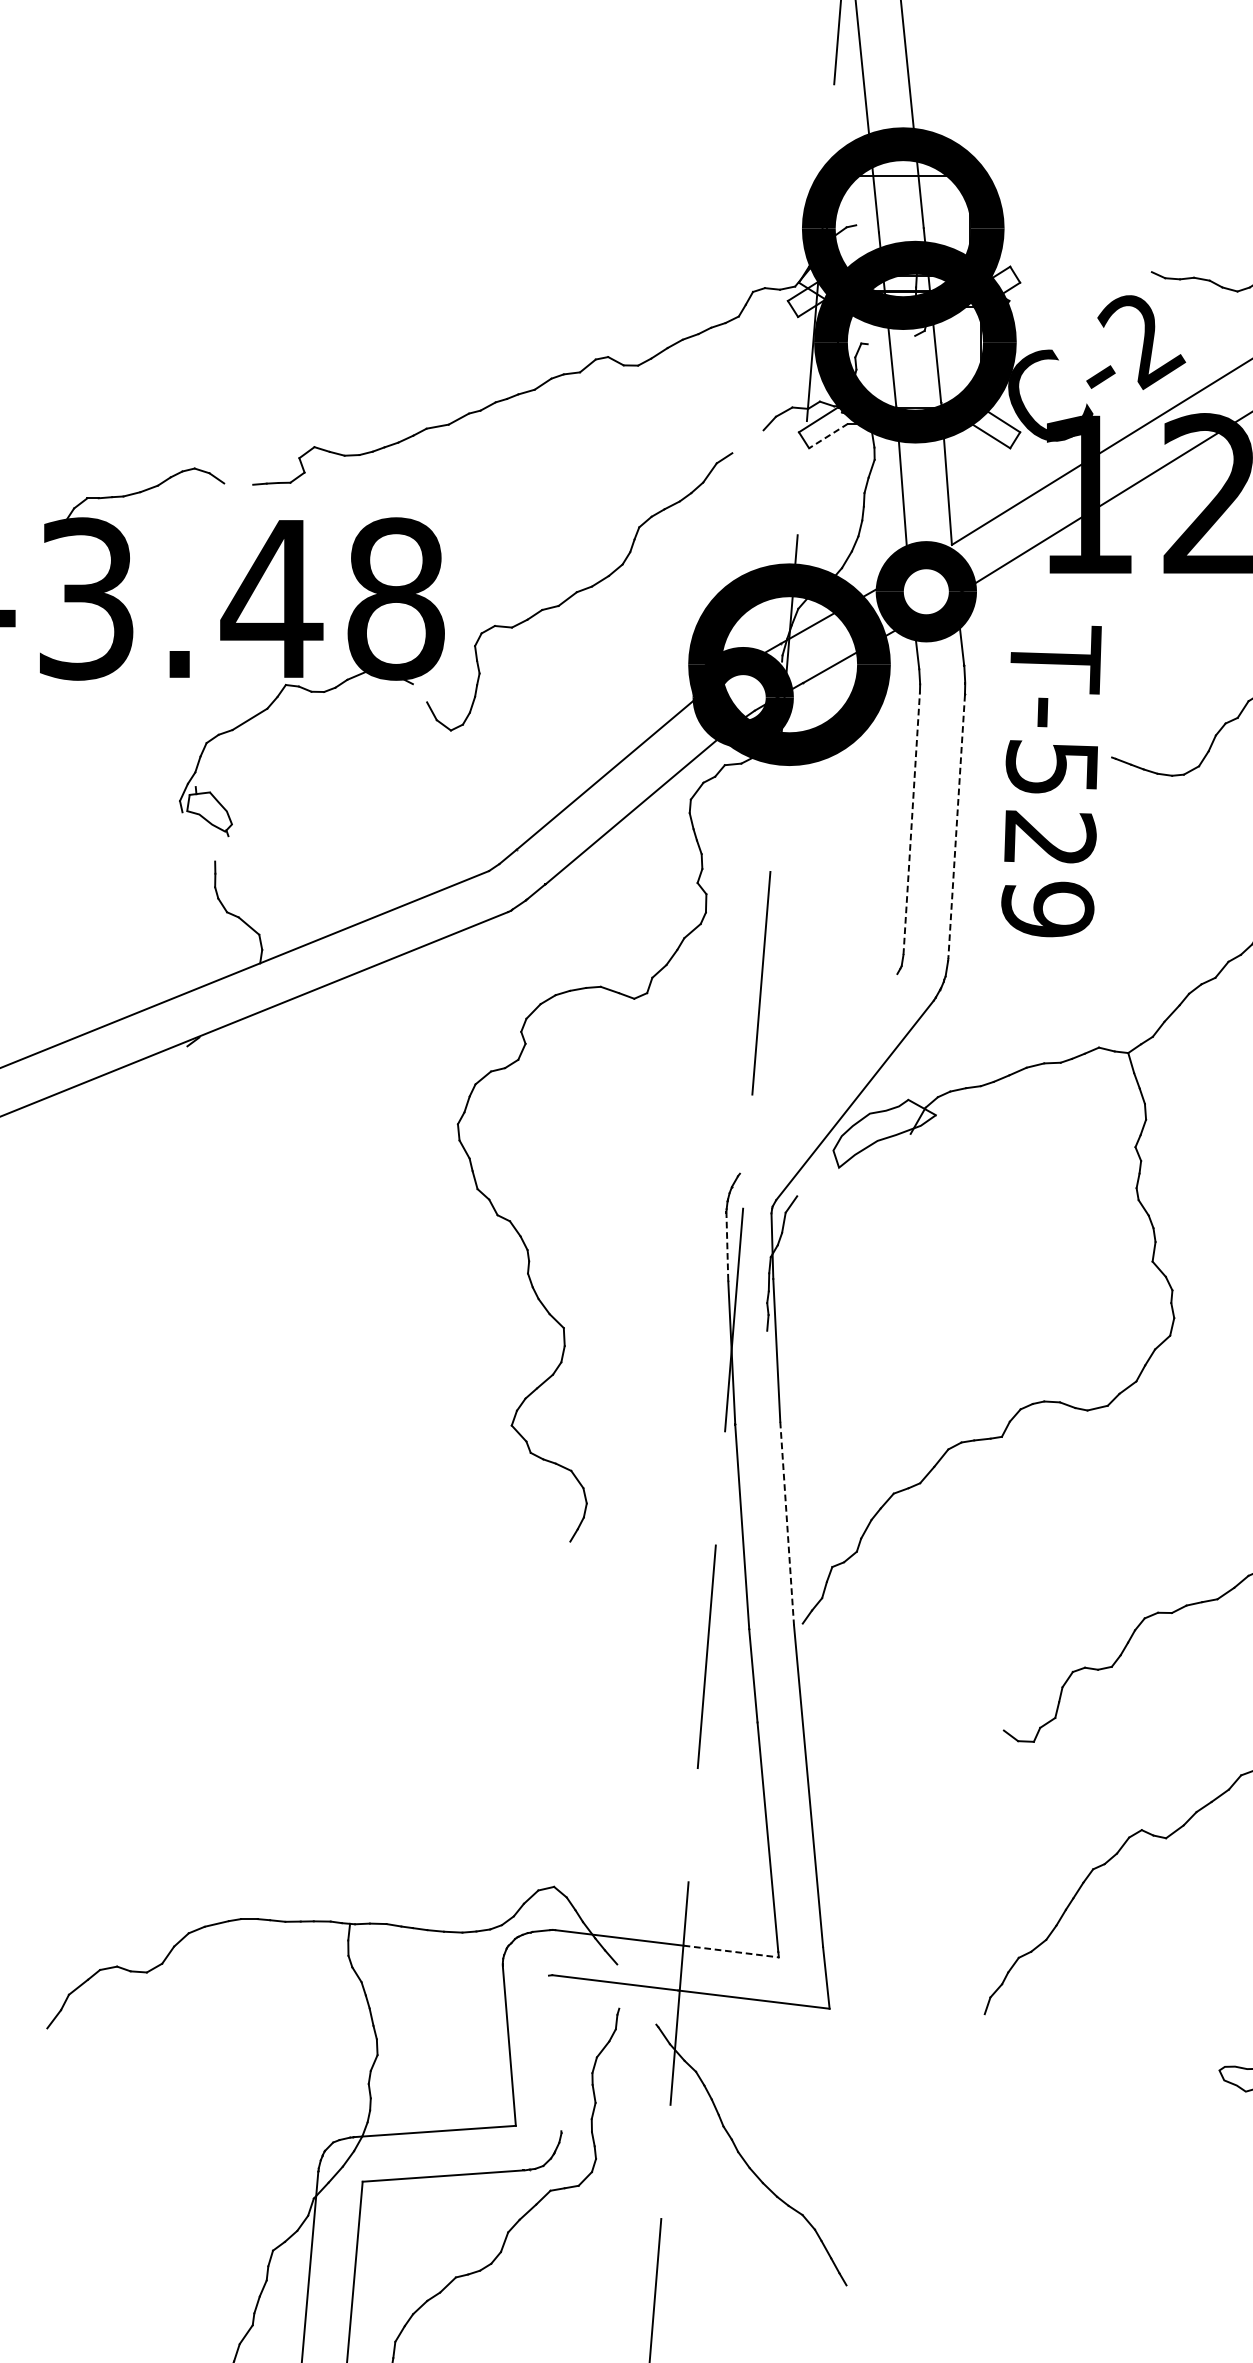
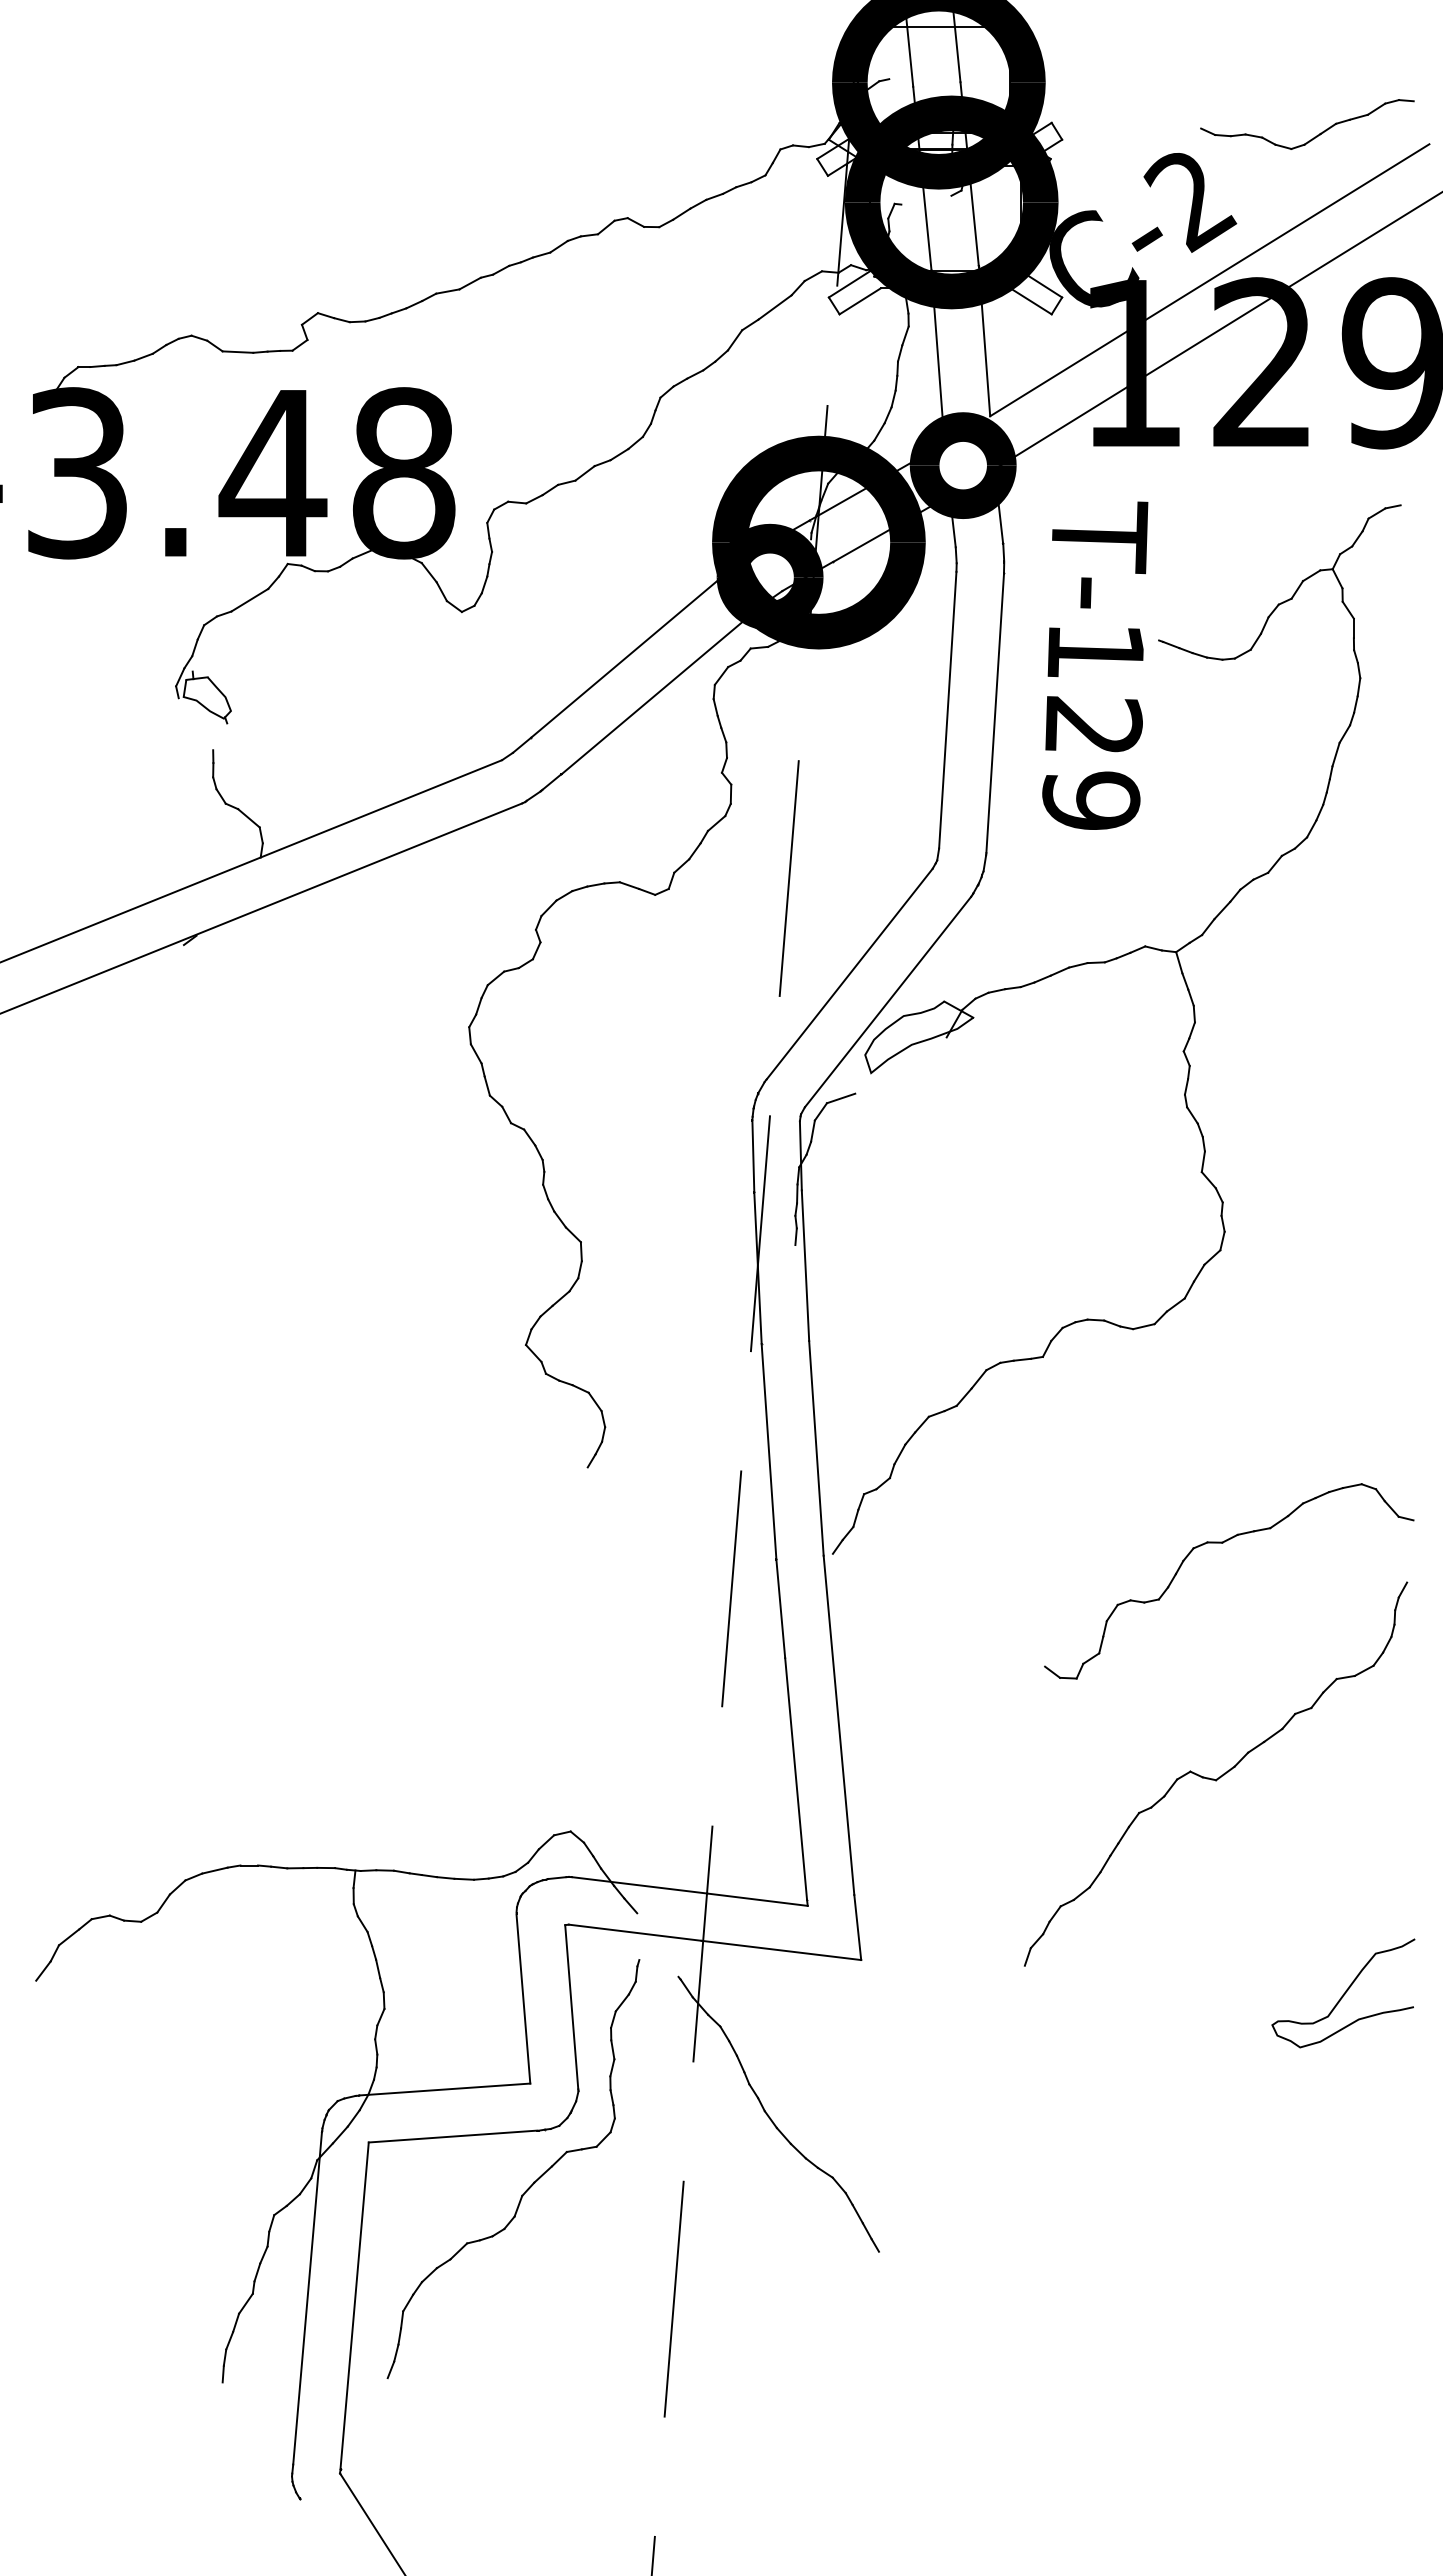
line: (828, 436) -> (859, 301), dashed -> solid
line: (747, 441) -> (774, 307), added
line: (238, 483) -> (237, 351), added
line: (419, 693) -> (428, 572), added
text: (1051, 767) -> (1095, 650), T-529 -> T-129
line: (911, 823) -> (947, 710), dashed -> solid
line: (956, 827) -> (995, 714), dashed -> solid
line: (818, 1073) -> (849, 973), added
line: (809, 1191) -> (840, 1098), added
line: (727, 1246) -> (753, 1156), dashed -> solid
line: (787, 1523) -> (816, 1448), dashed -> solid
line: (731, 1951) -> (757, 1899), dashed -> solid
line: (554, 2053) -> (571, 2007), added

